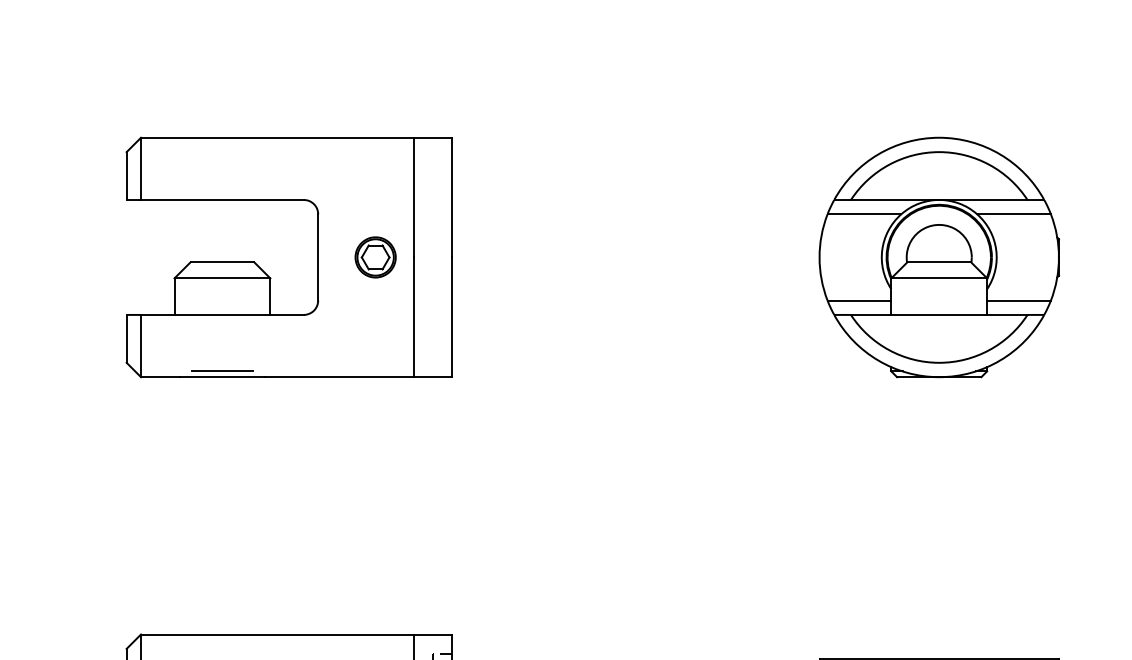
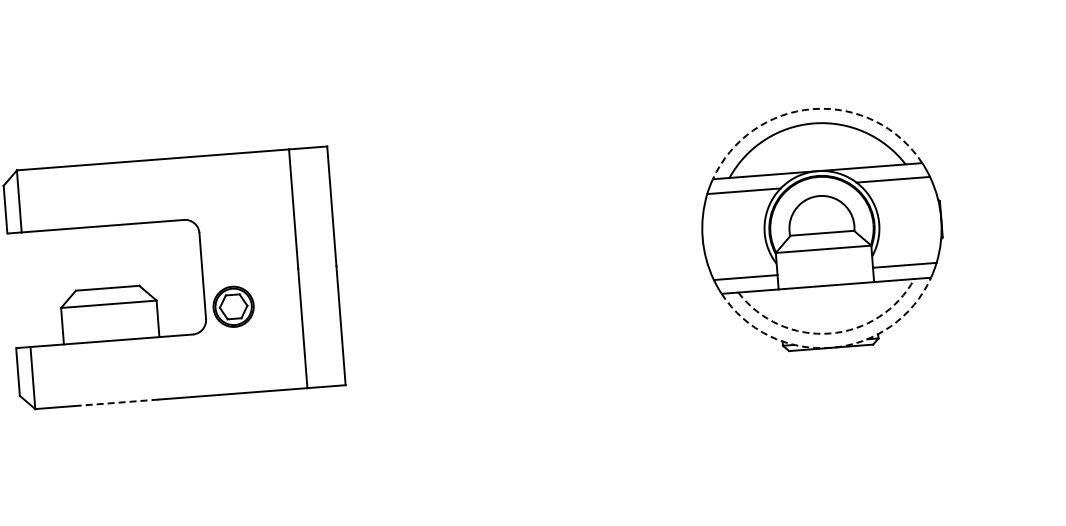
arc: (939, 137) -> (813, 108), solid -> dashed
part: (375, 257) -> (233, 306), moved
arc: (939, 362) -> (830, 333), solid -> dashed
line: (222, 371) -> (116, 397), removed
line: (221, 377) -> (115, 403), solid -> dashed
arc: (939, 377) -> (831, 348), solid -> dashed

